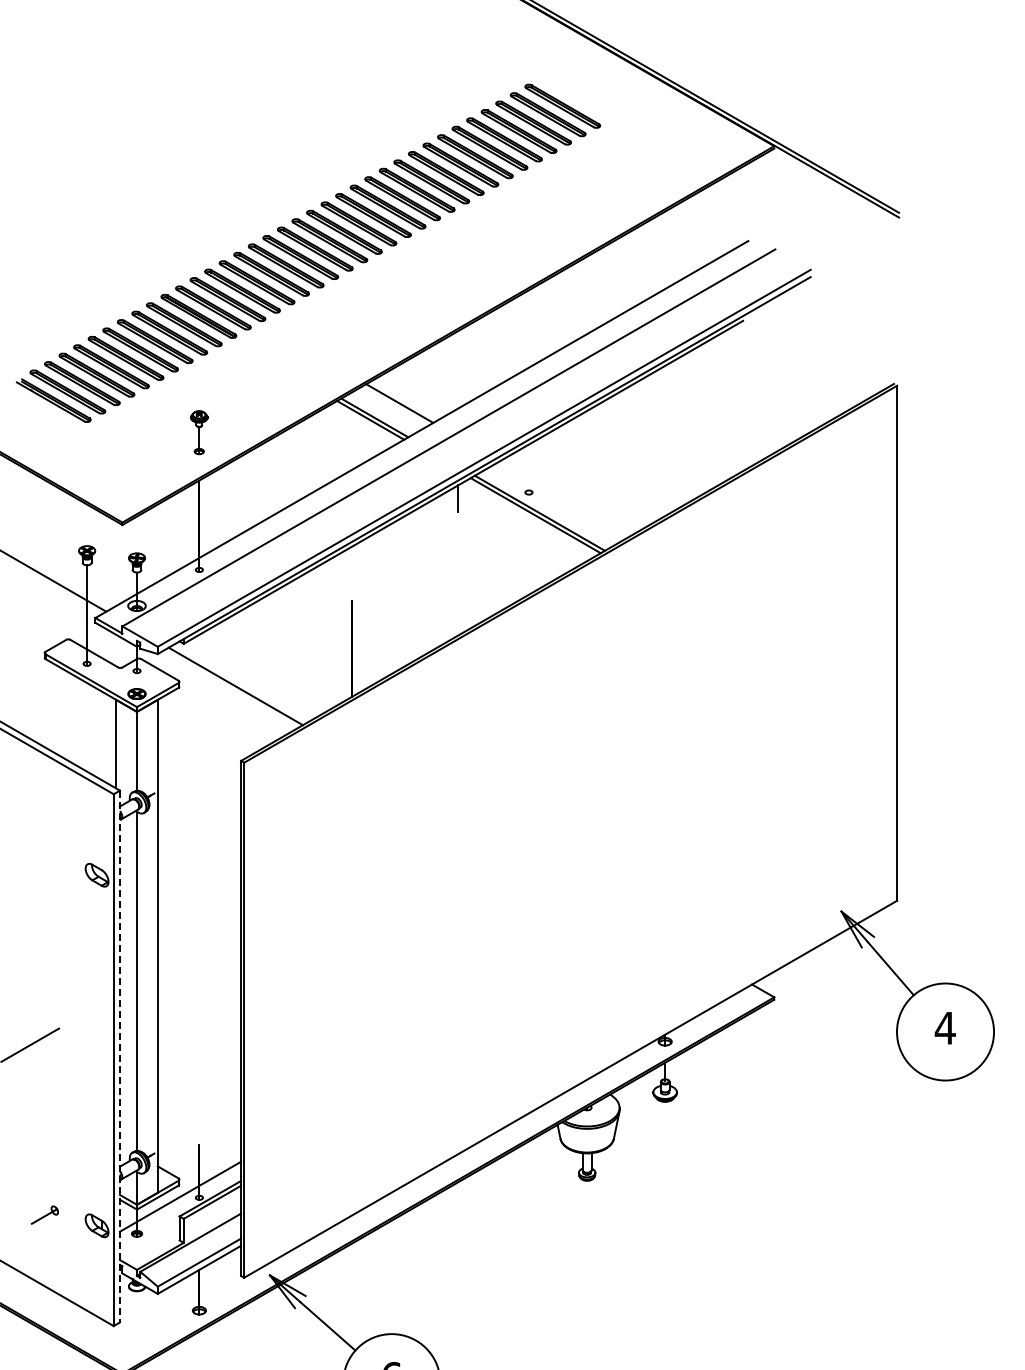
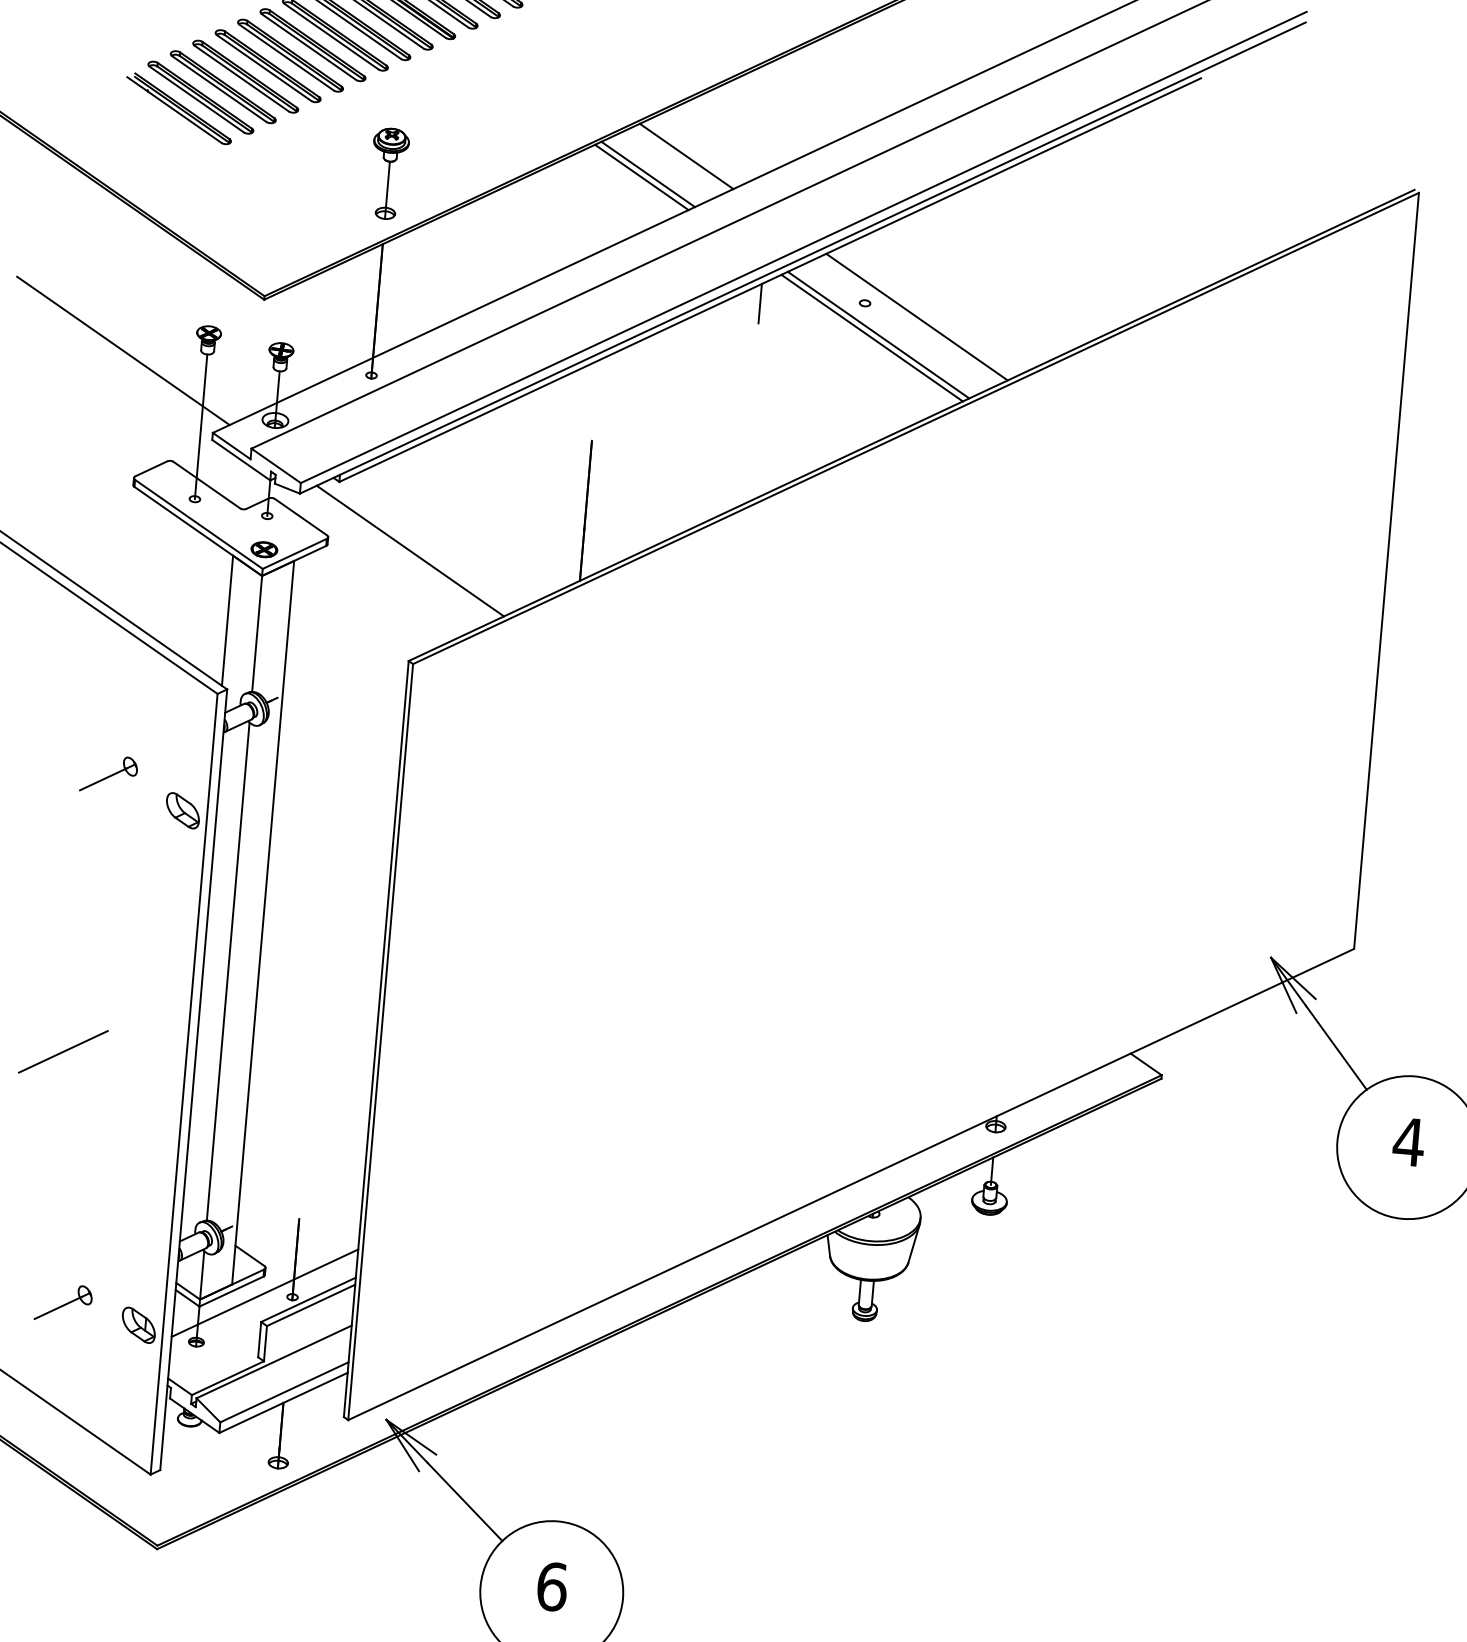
part: (198, 432) -> (387, 173), size x1.43
line: (564, 498) -> (916, 316), added
part: (44, 854) -> (108, 773), added
line: (119, 1056) -> (193, 1079), dashed -> solid
part: (44, 1214) -> (63, 1302), size x1.43

